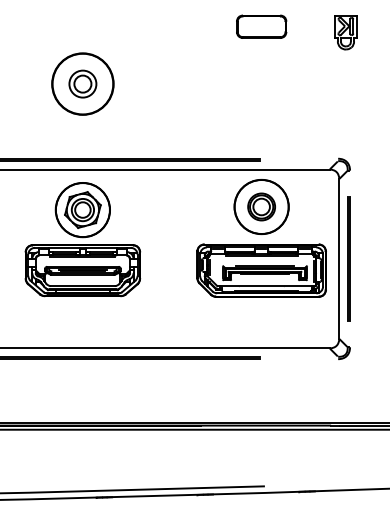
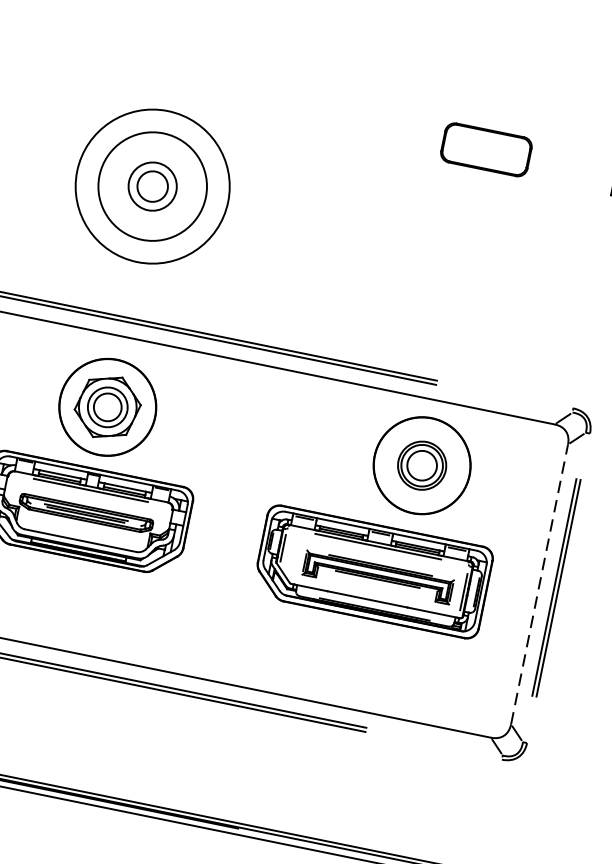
circle: (82, 83) -> (152, 185), size x1.4
line: (339, 258) -> (540, 583), solid -> dashed
part: (261, 270) -> (372, 571), moved

